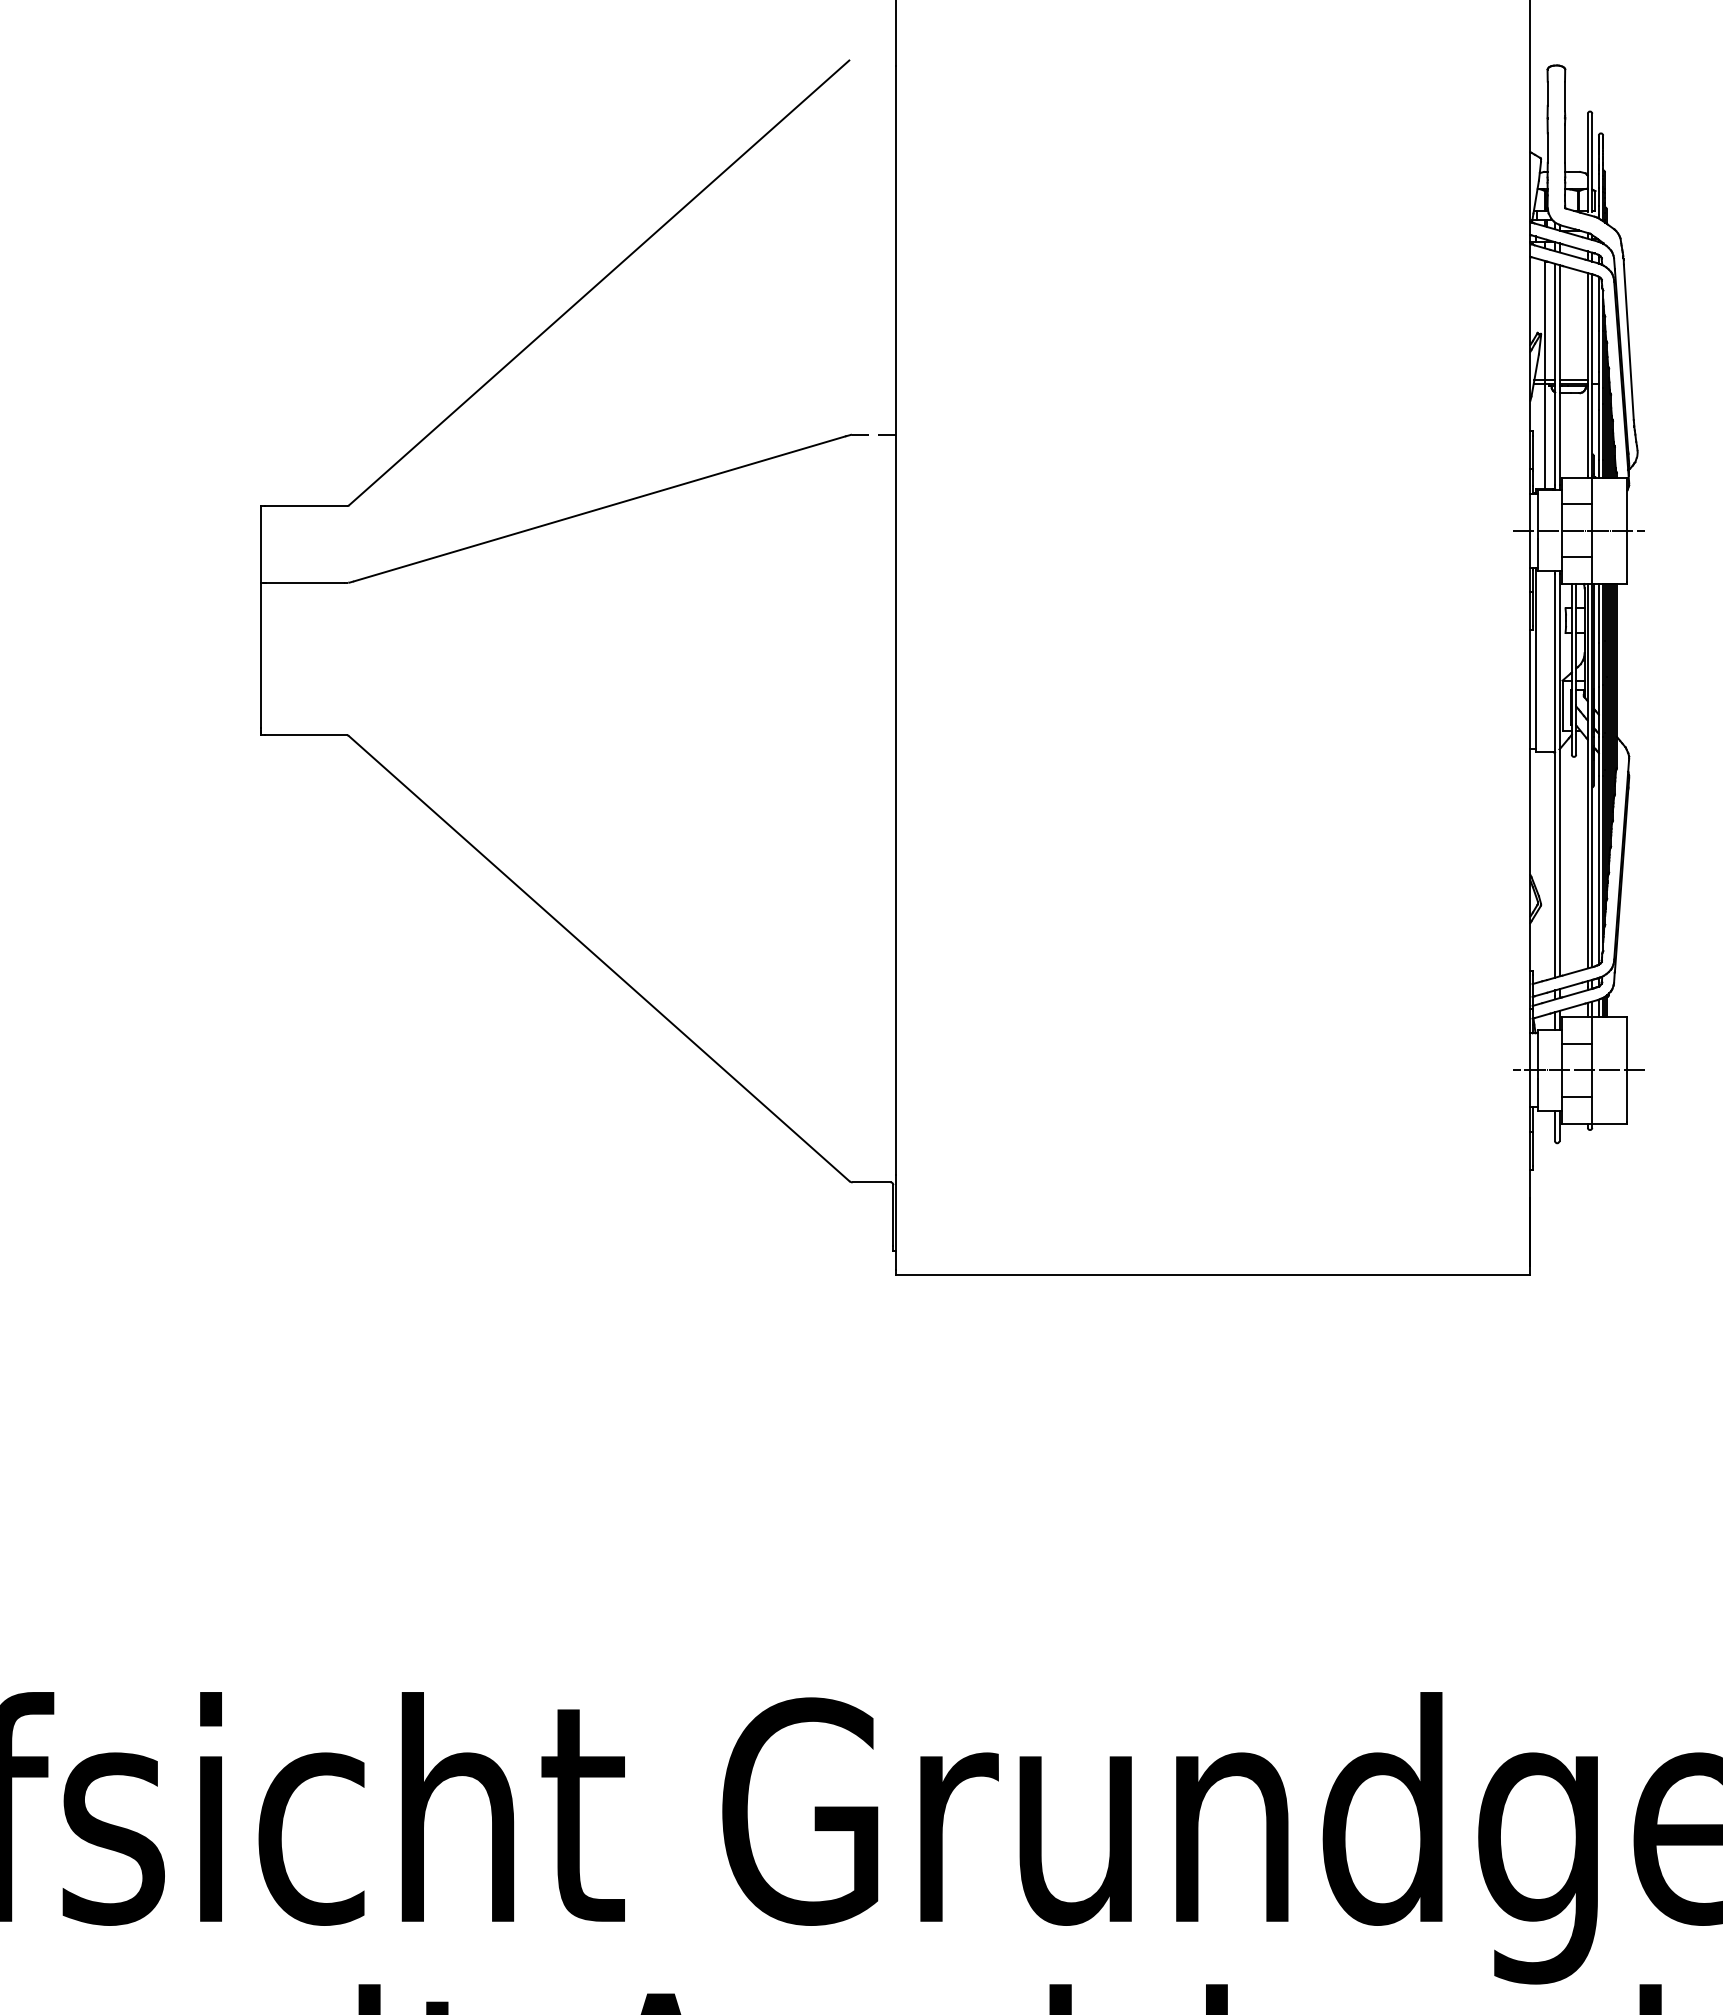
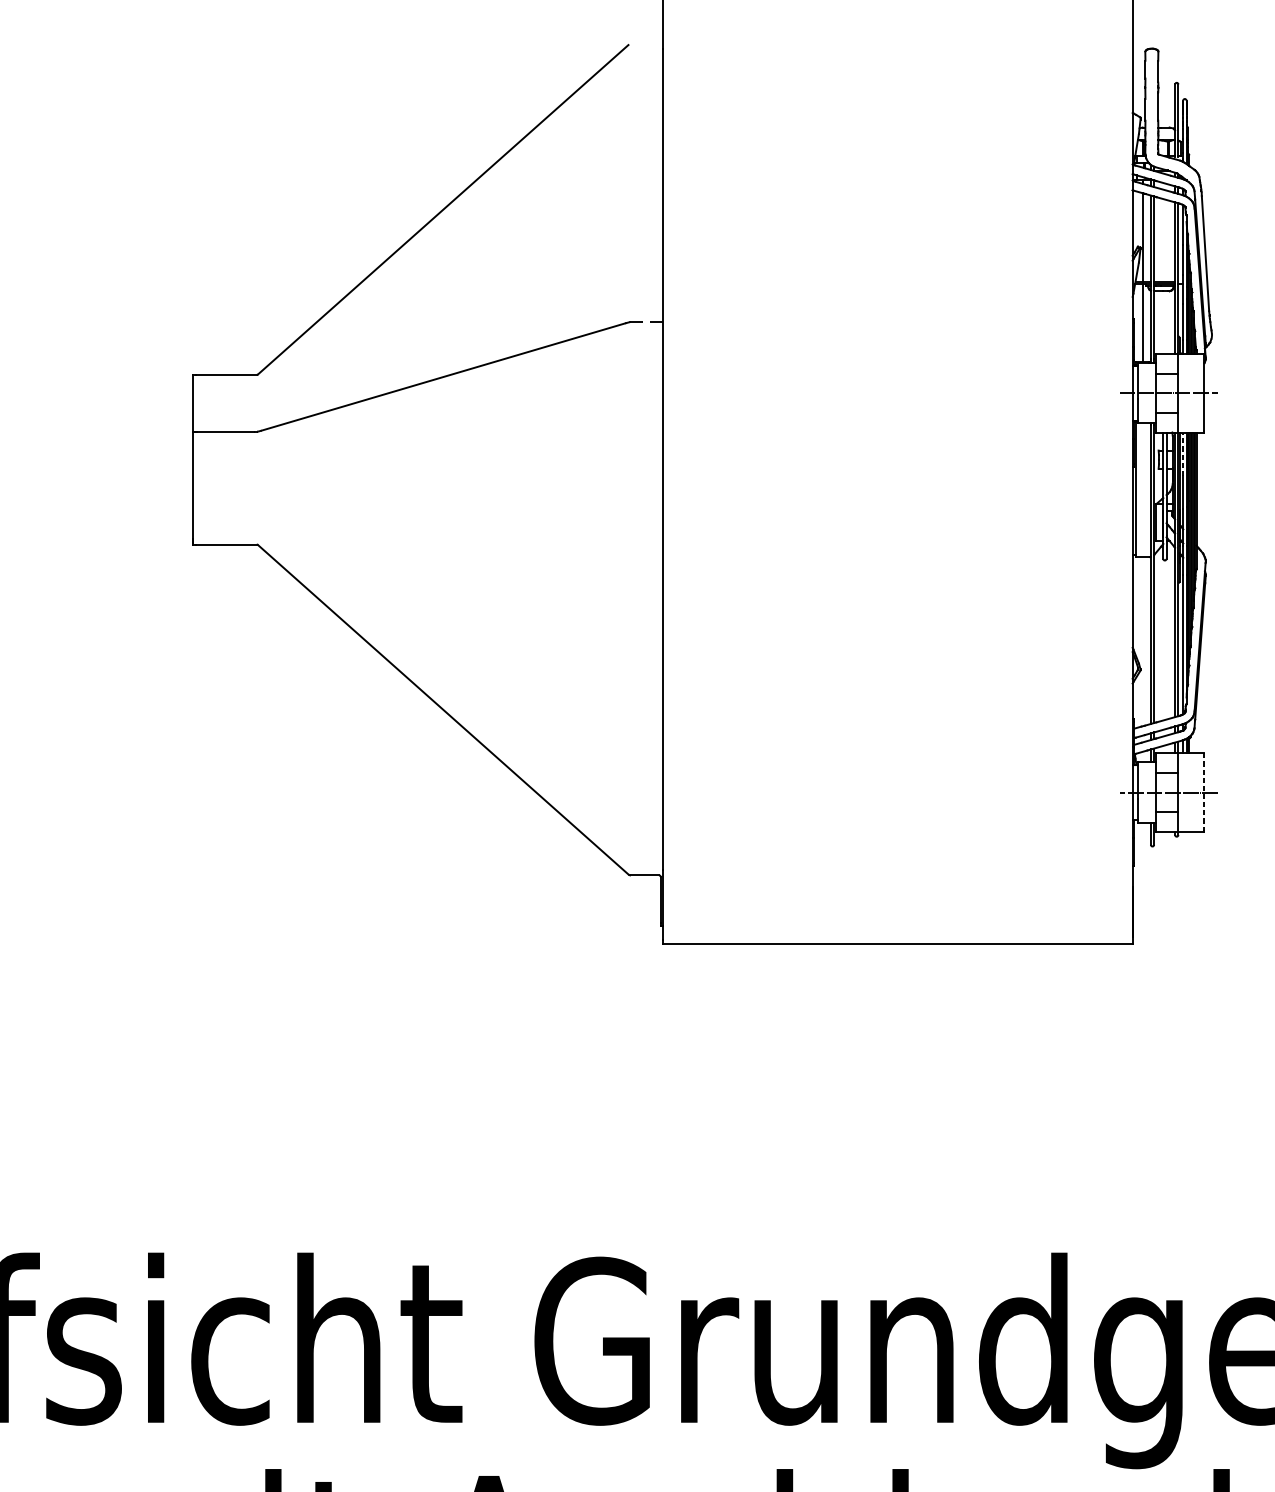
line: (1598, 612) -> (1183, 453), solid -> dashed
line: (1627, 1070) -> (1204, 792), solid -> dashed

